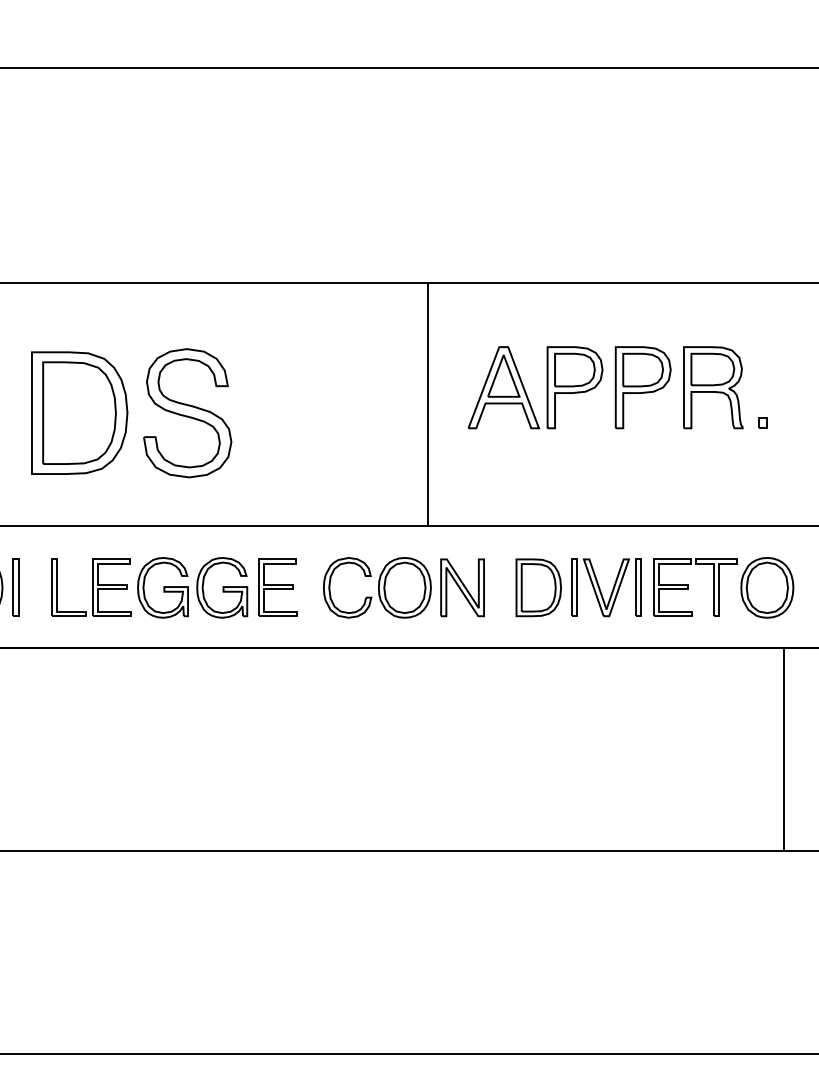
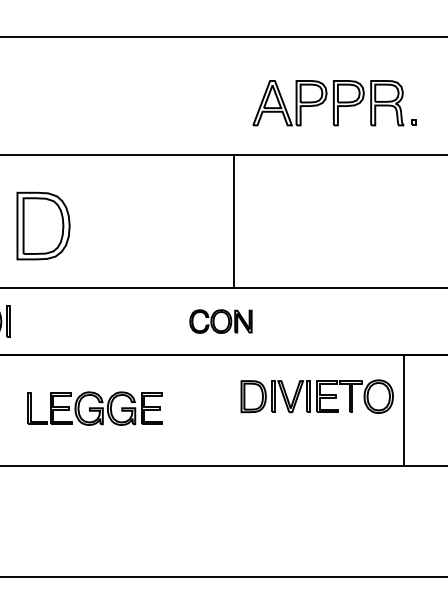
part: (616, 388) -> (334, 103), moved
part: (187, 413) -> (102, 226), removed
part: (172, 587) -> (94, 408), moved
part: (403, 587) -> (220, 321), size x0.7
part: (653, 587) -> (316, 396), moved
line: (783, 748) -> (403, 409), moved

